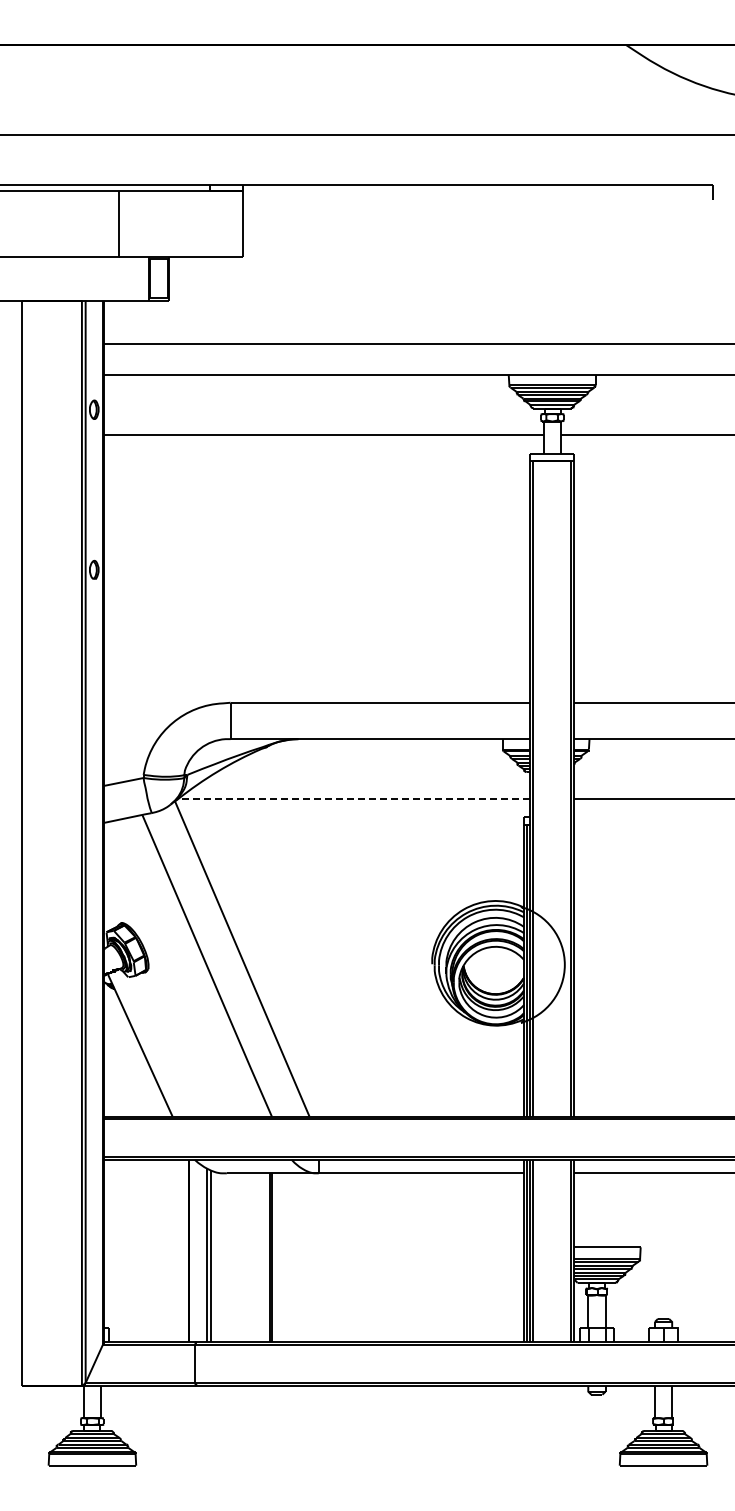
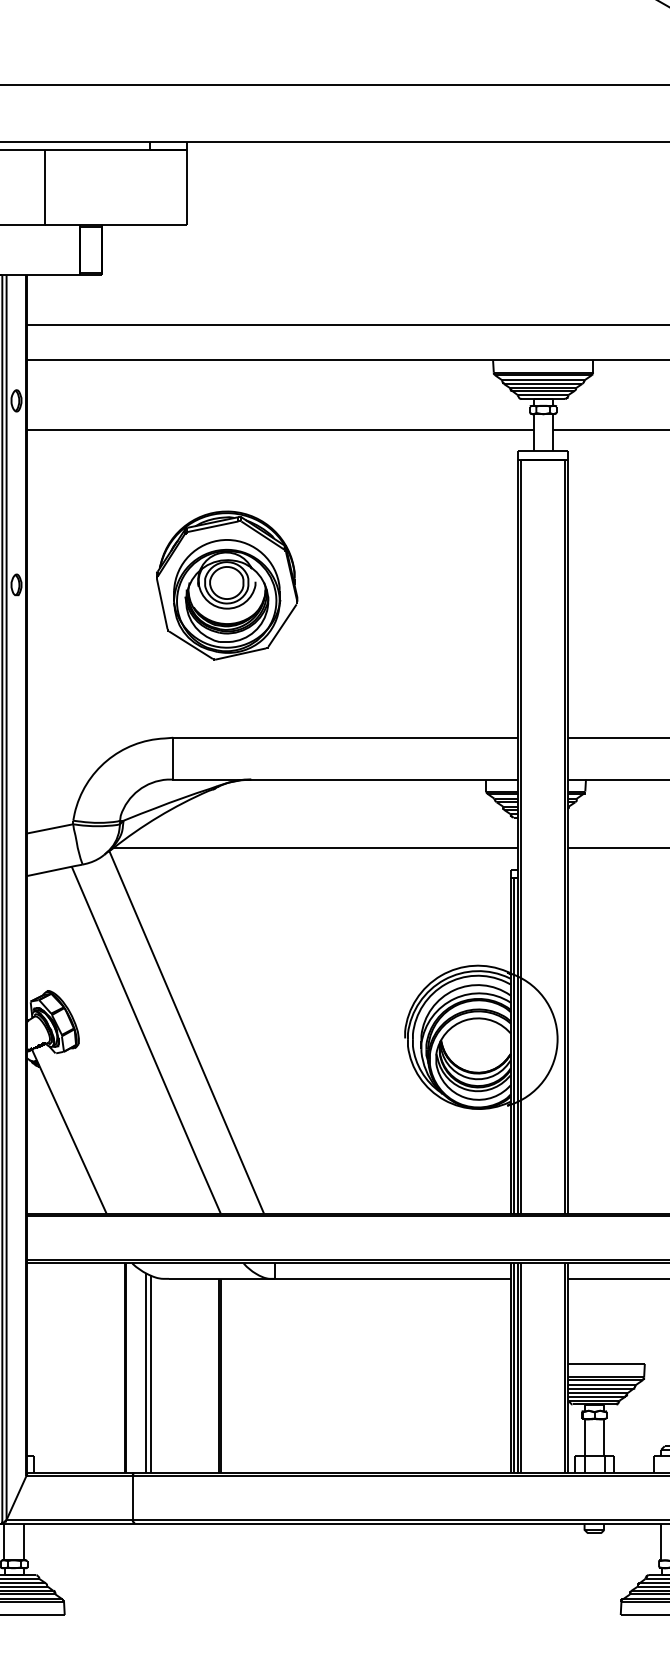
part: (277, 570) -> (227, 585), added
line: (353, 798) -> (314, 847), dashed -> solid

